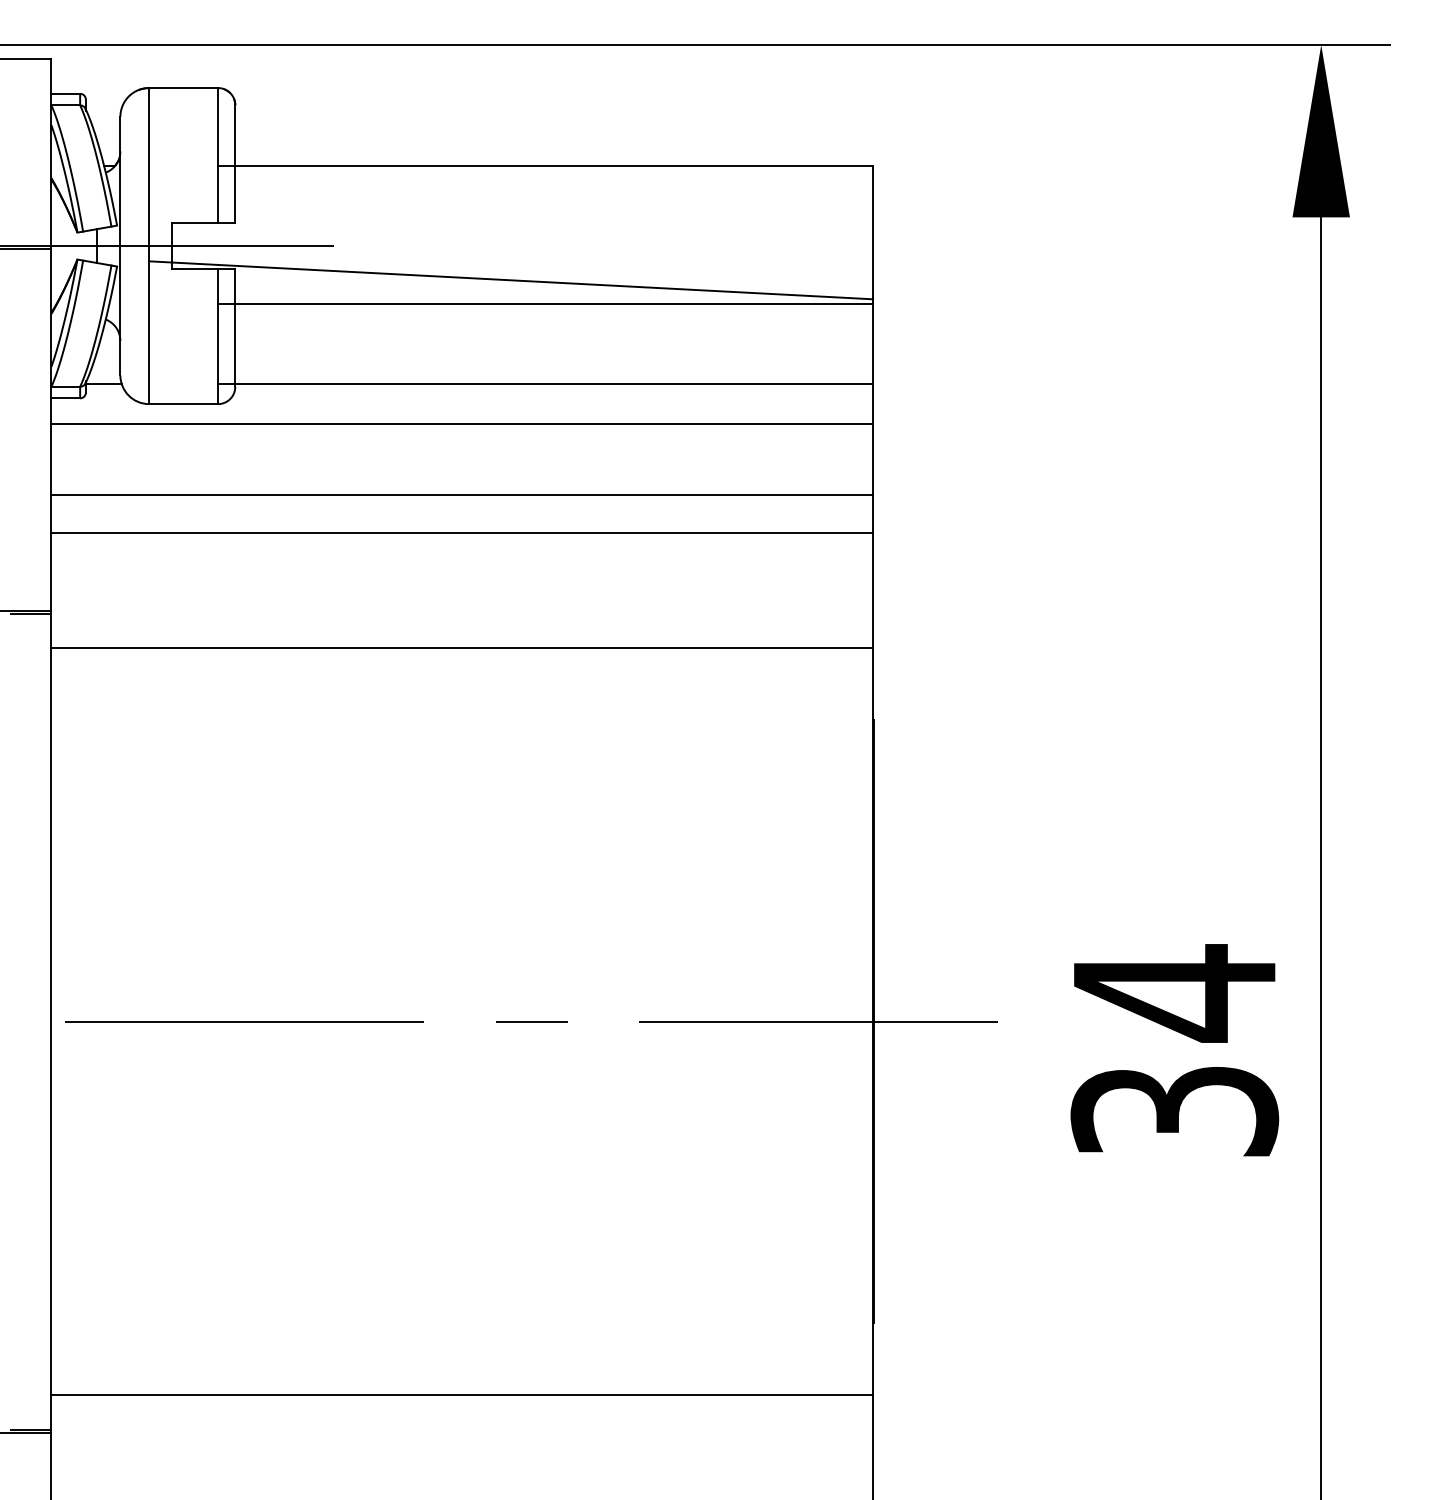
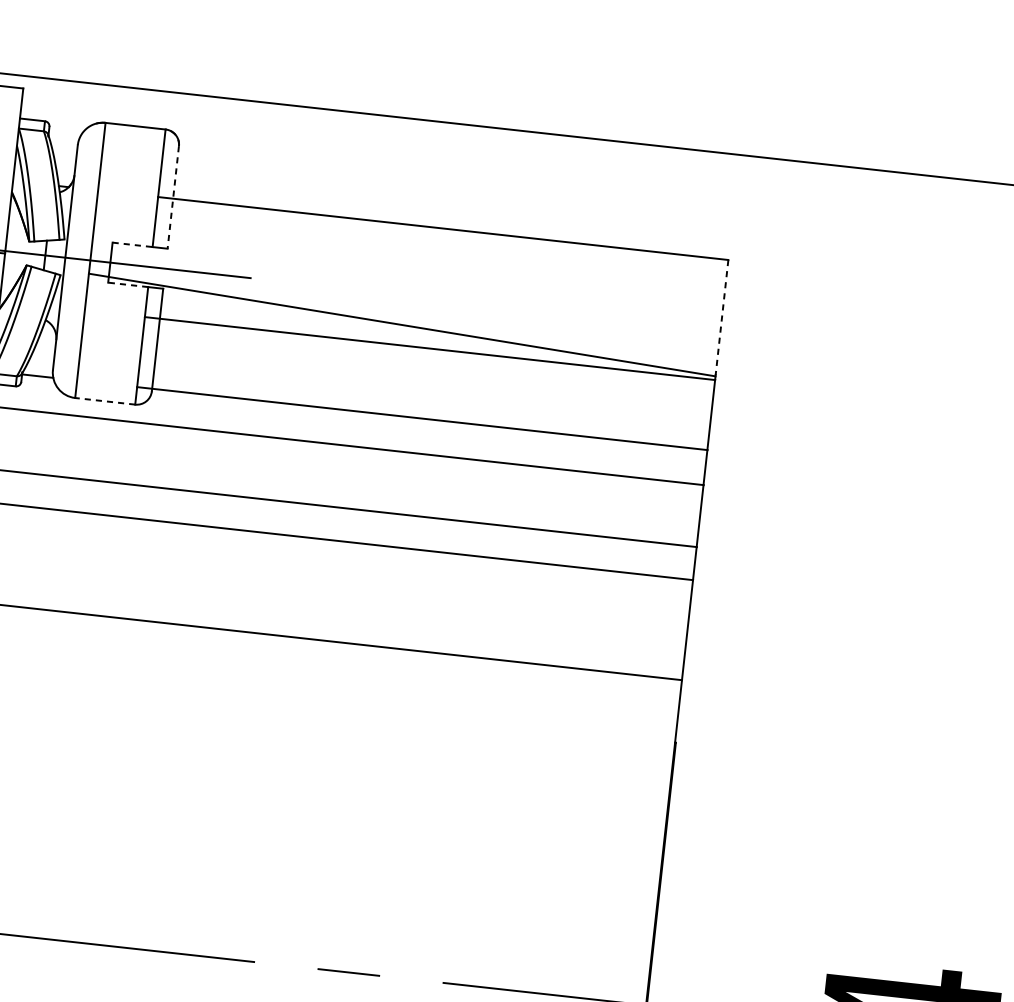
line: (235, 164) -> (173, 197), solid -> dashed
line: (195, 223) -> (132, 245), solid -> dashed
line: (873, 232) -> (722, 318), solid -> dashed
line: (195, 269) -> (128, 285), solid -> dashed
line: (183, 404) -> (105, 401), solid -> dashed

